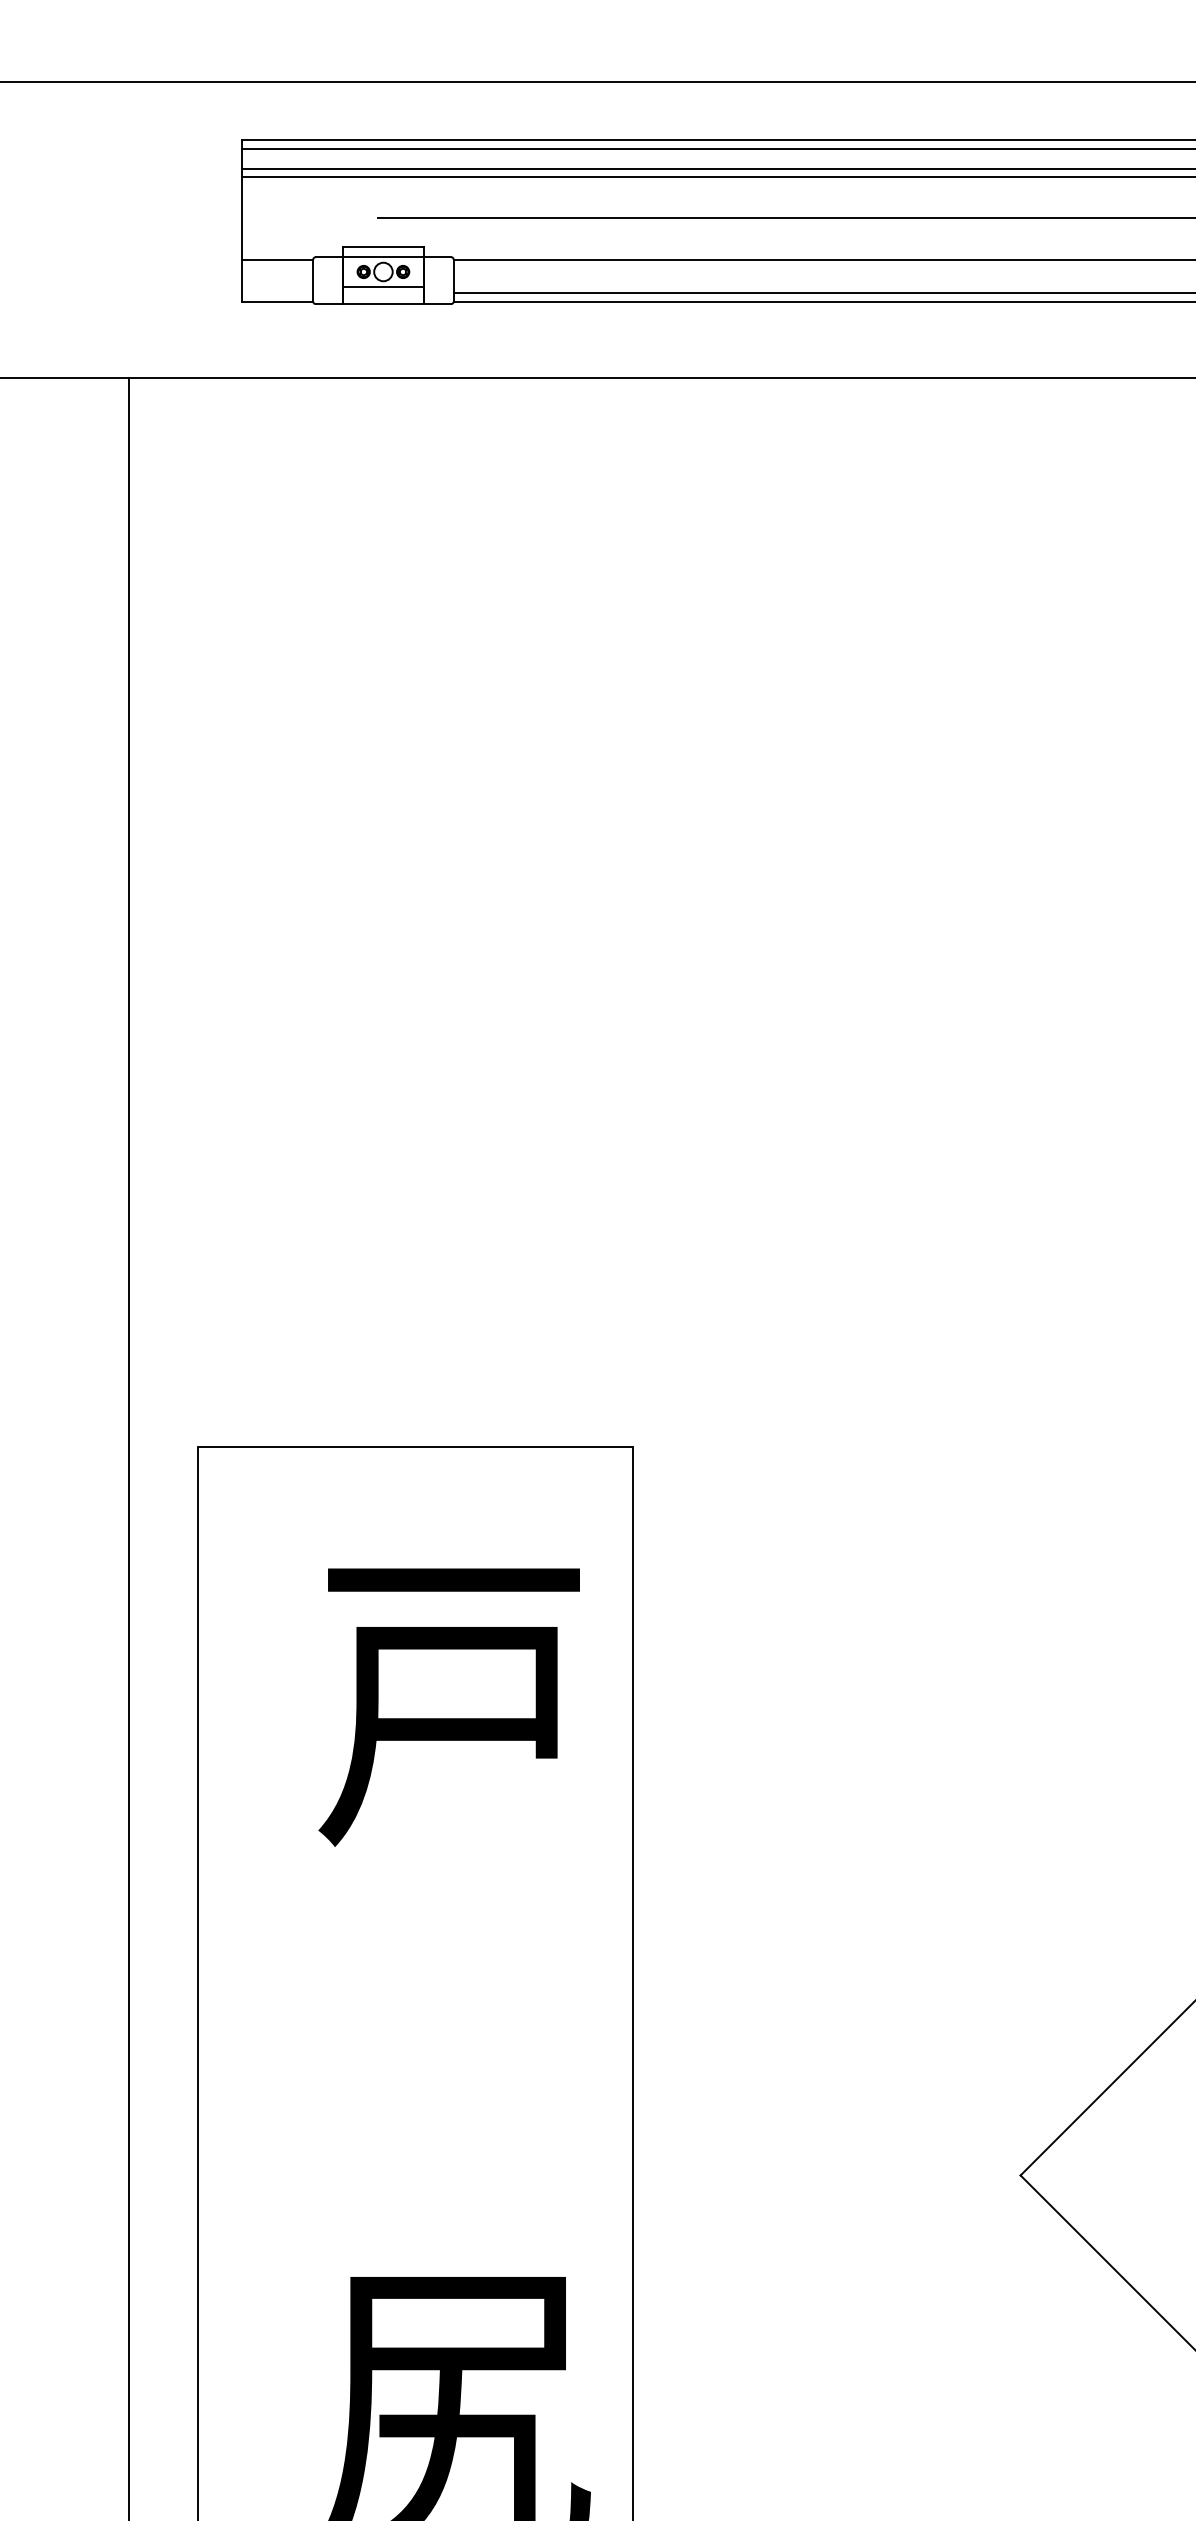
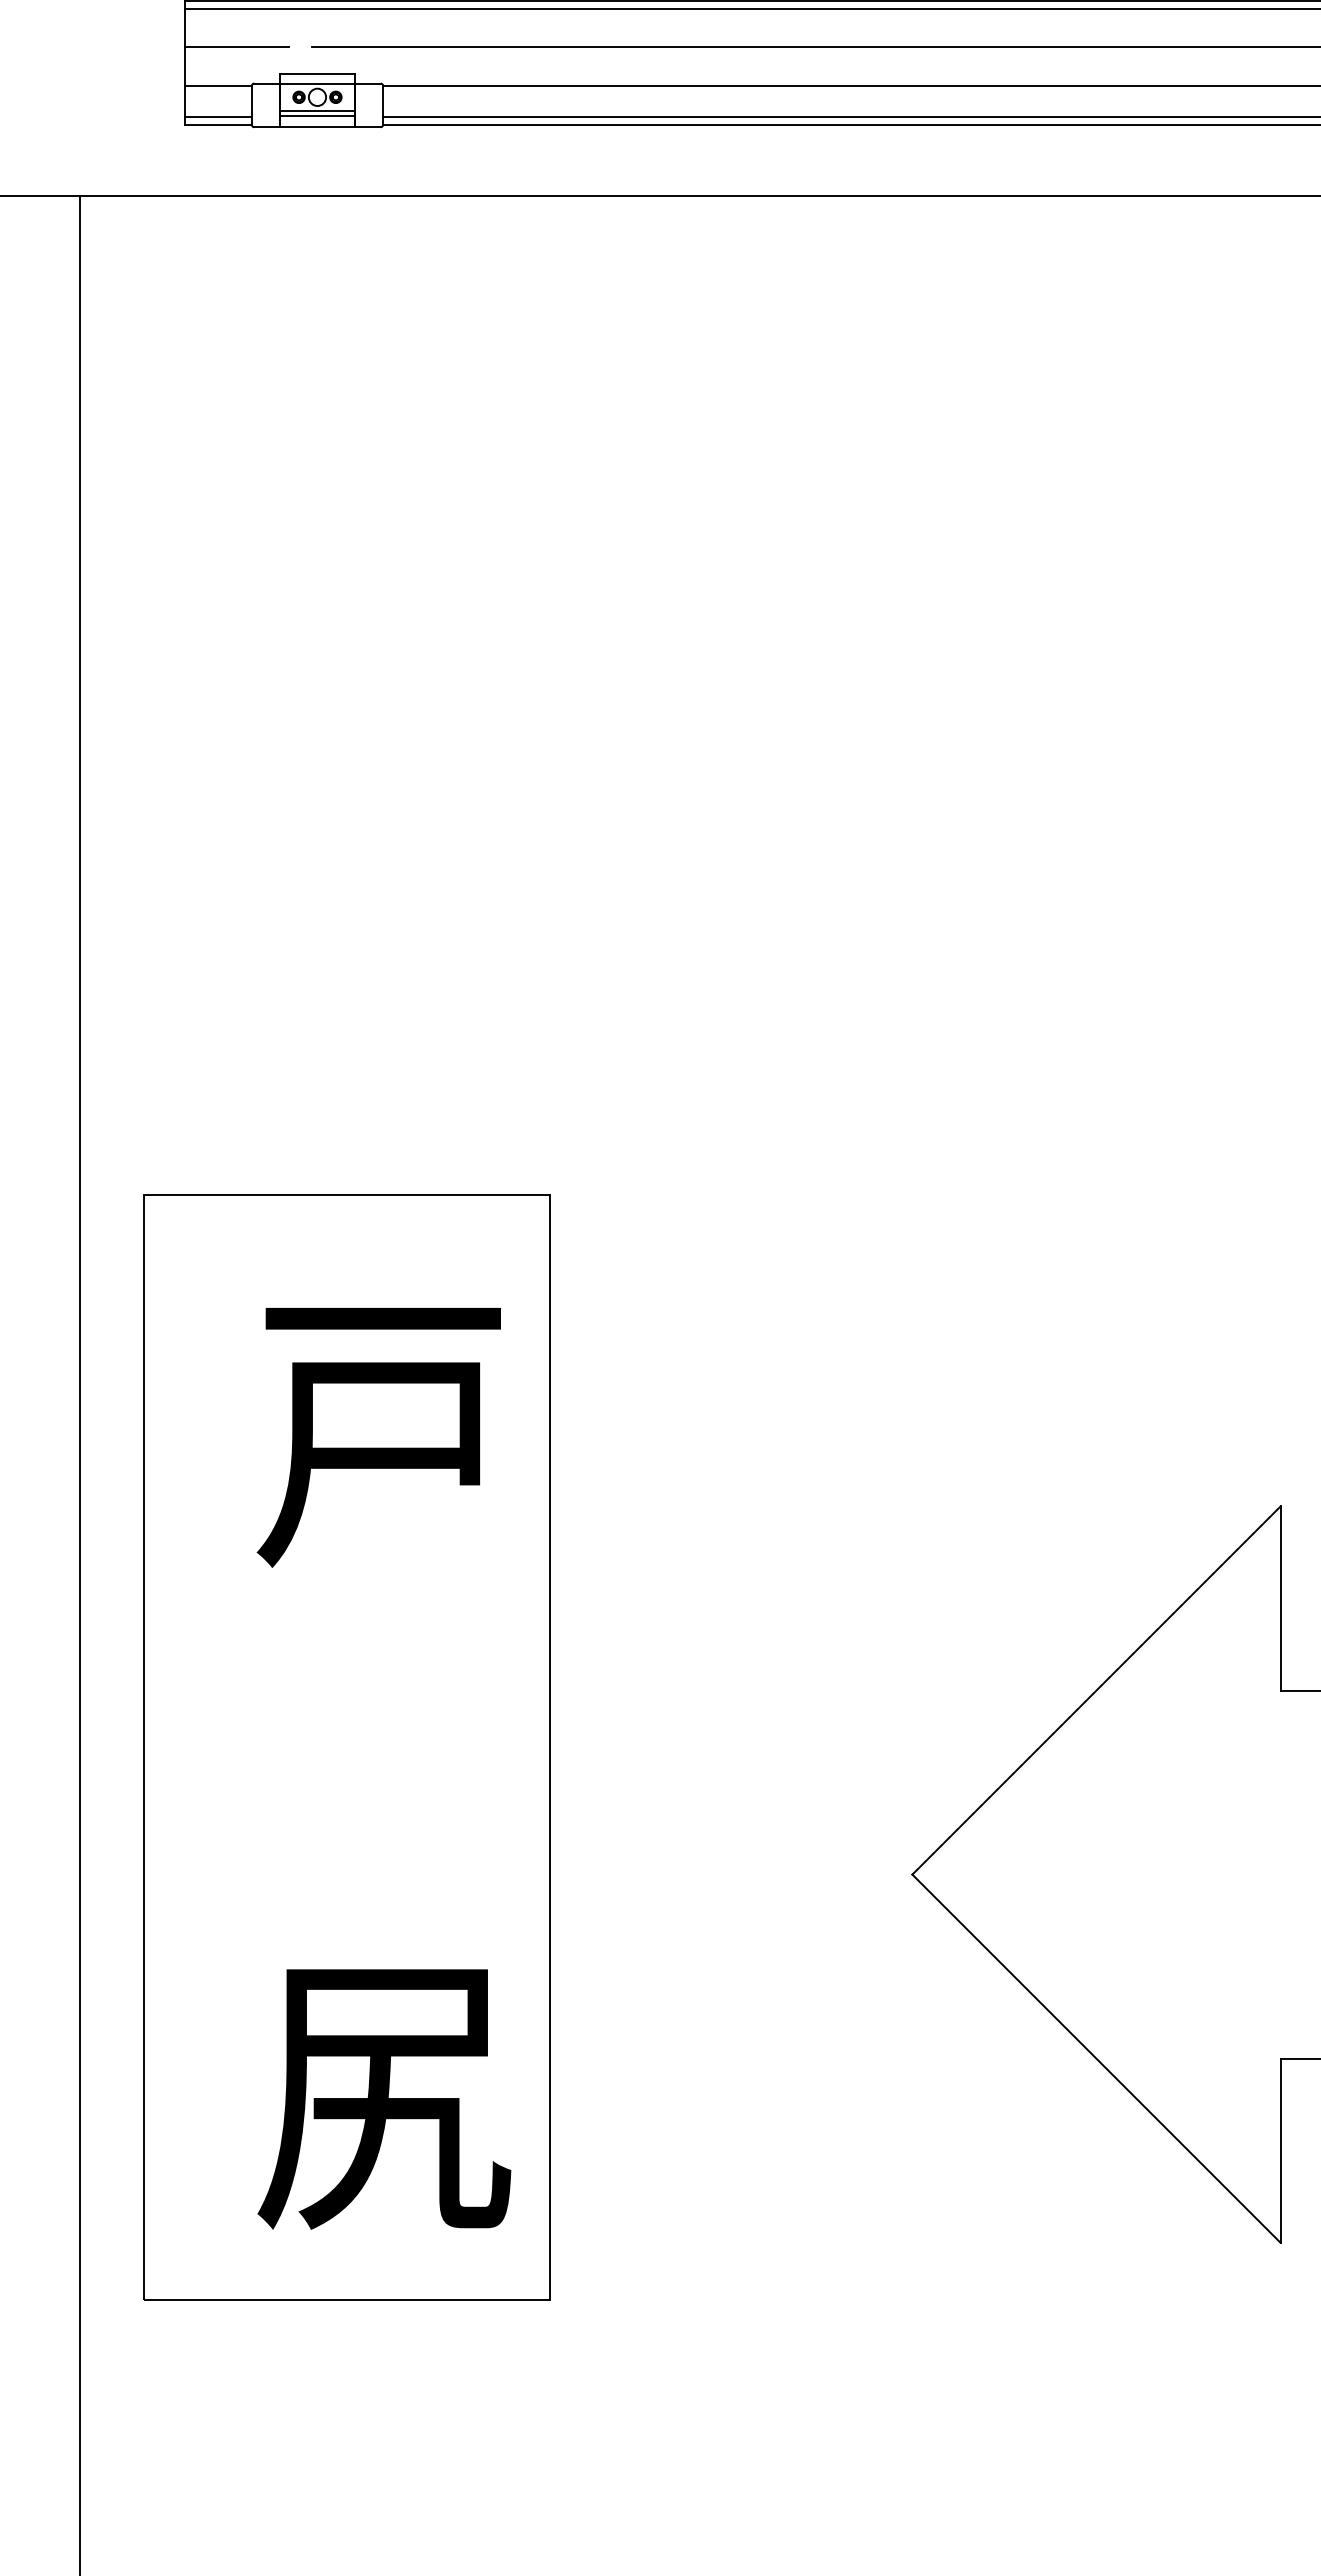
line: (297, 217) -> (237, 46), added
line: (383, 291) -> (317, 115), added
line: (277, 292) -> (218, 116), added

